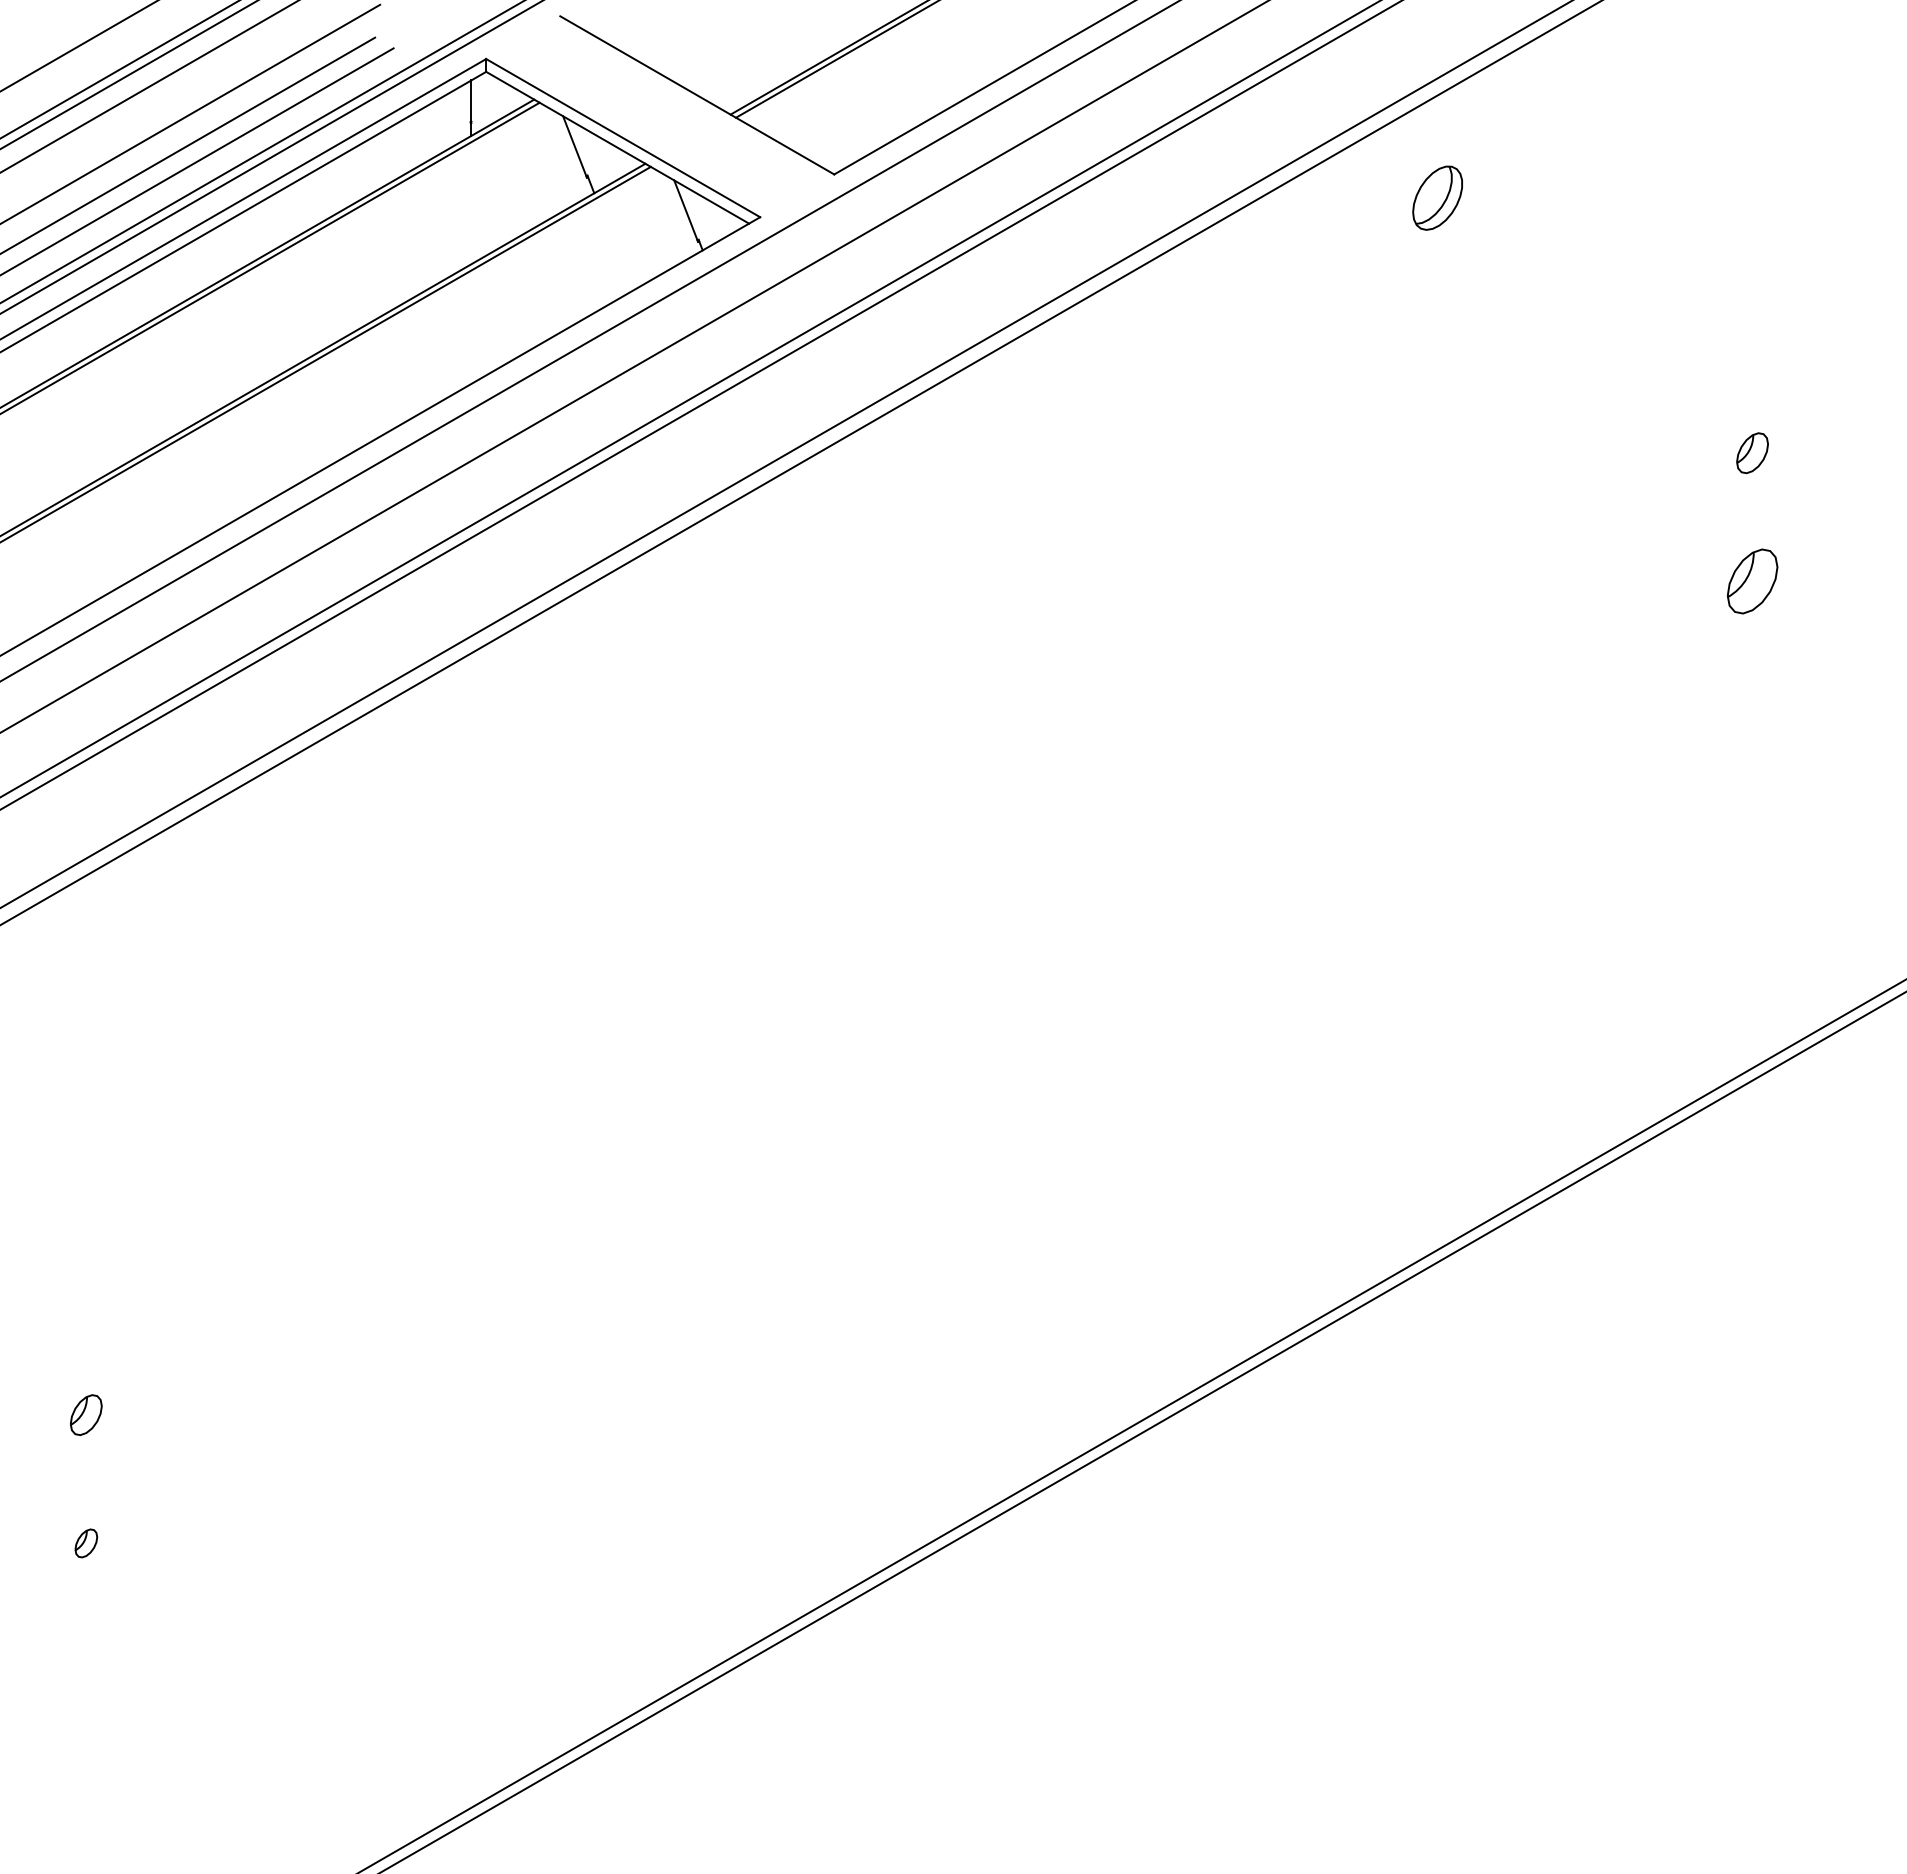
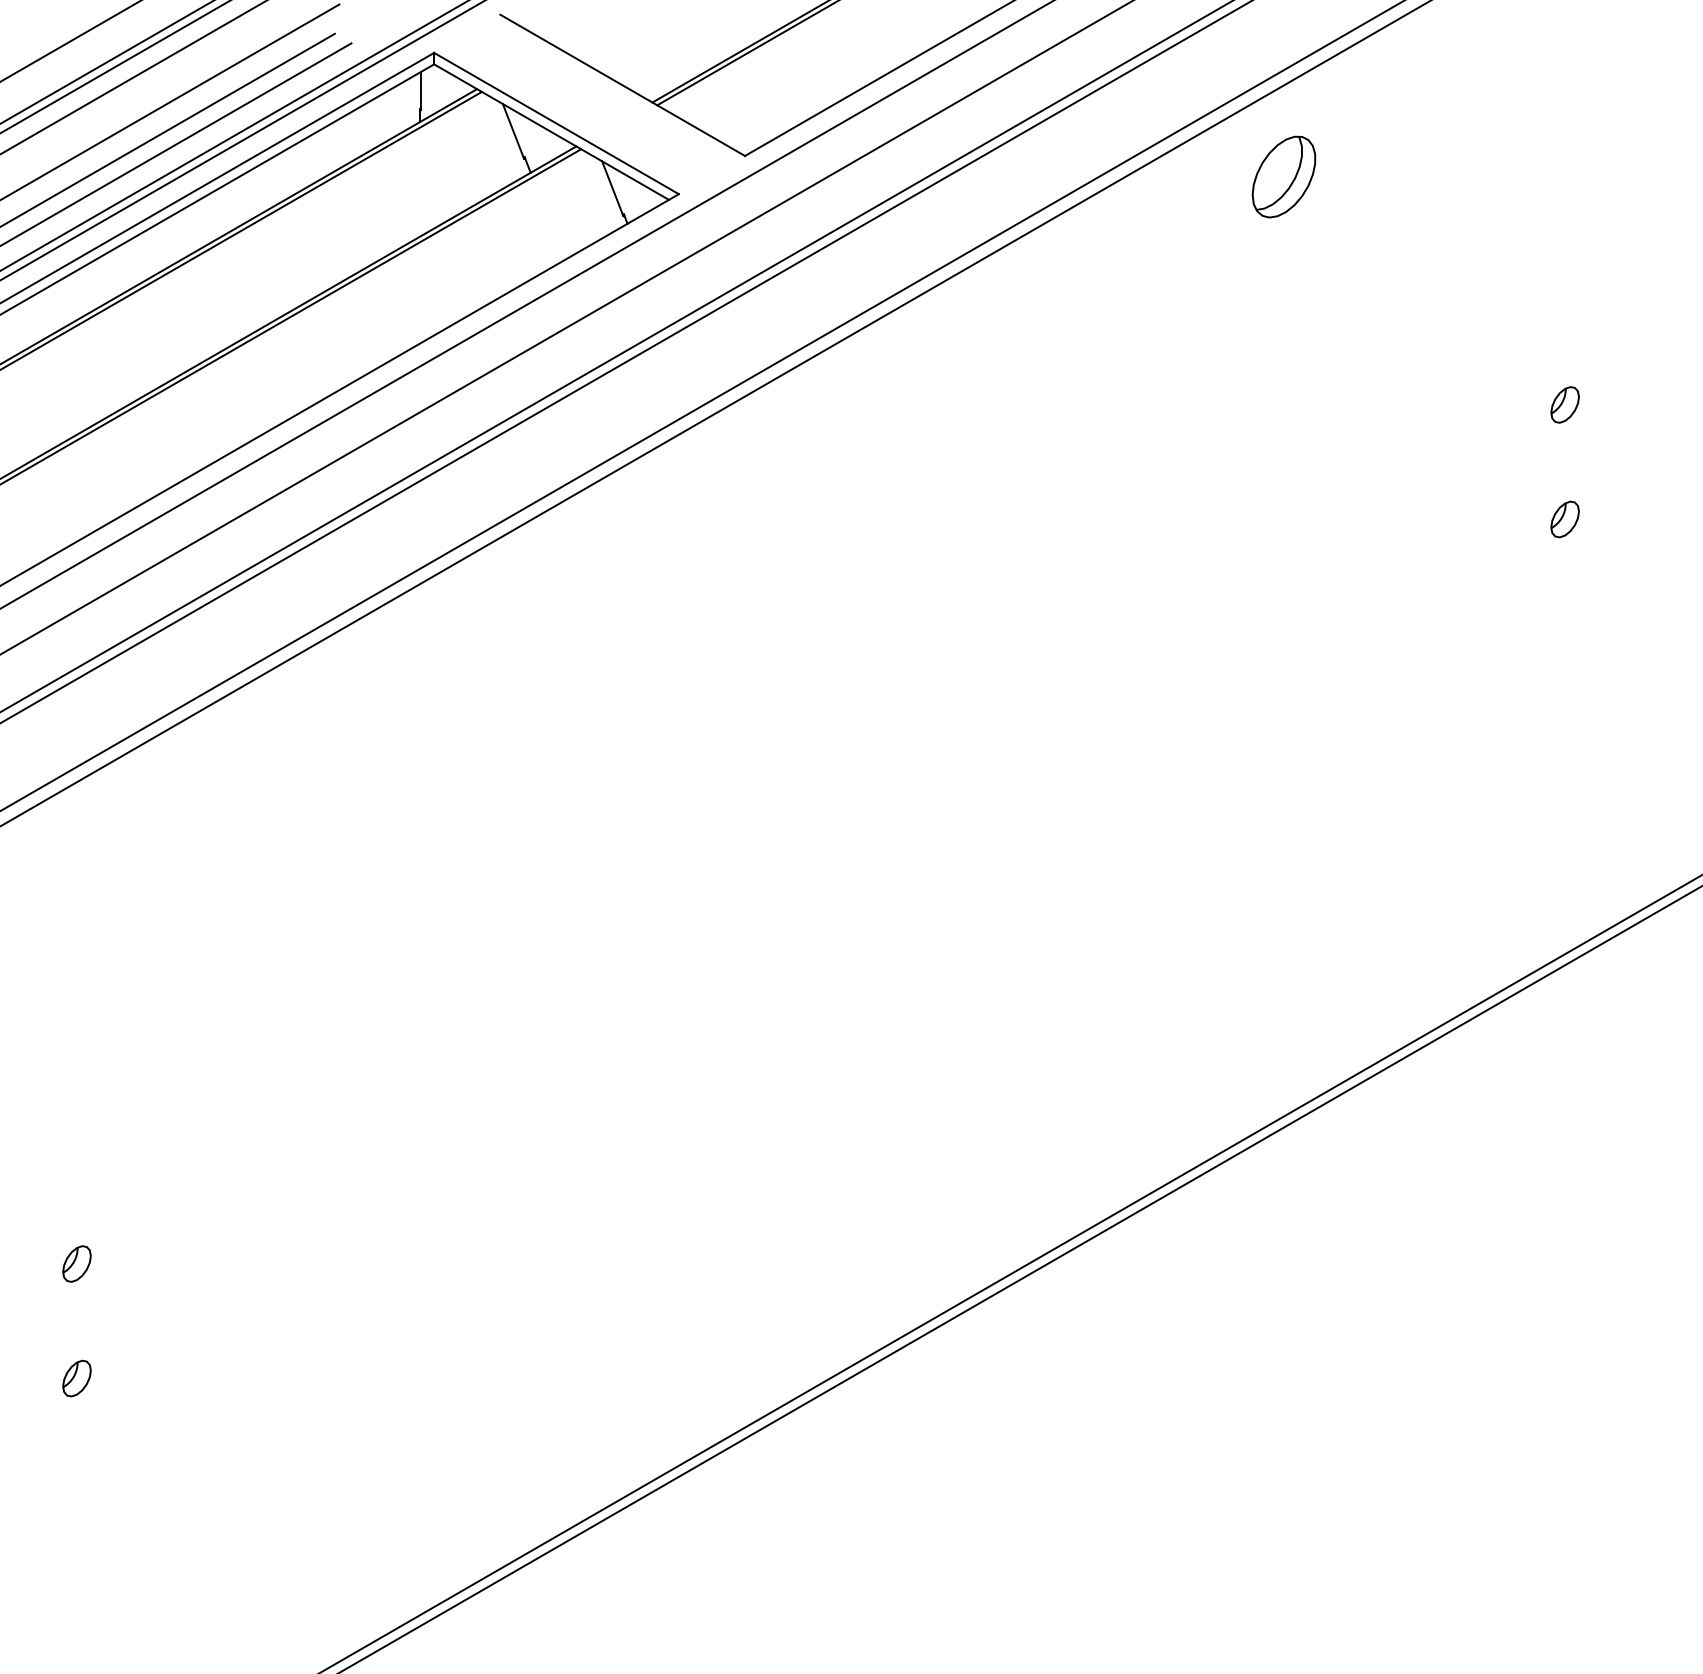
part: (1437, 198) -> (1283, 177), size x1.43
part: (1752, 581) -> (1565, 519), size x0.62
part: (86, 1543) -> (77, 1378), size x1.43

